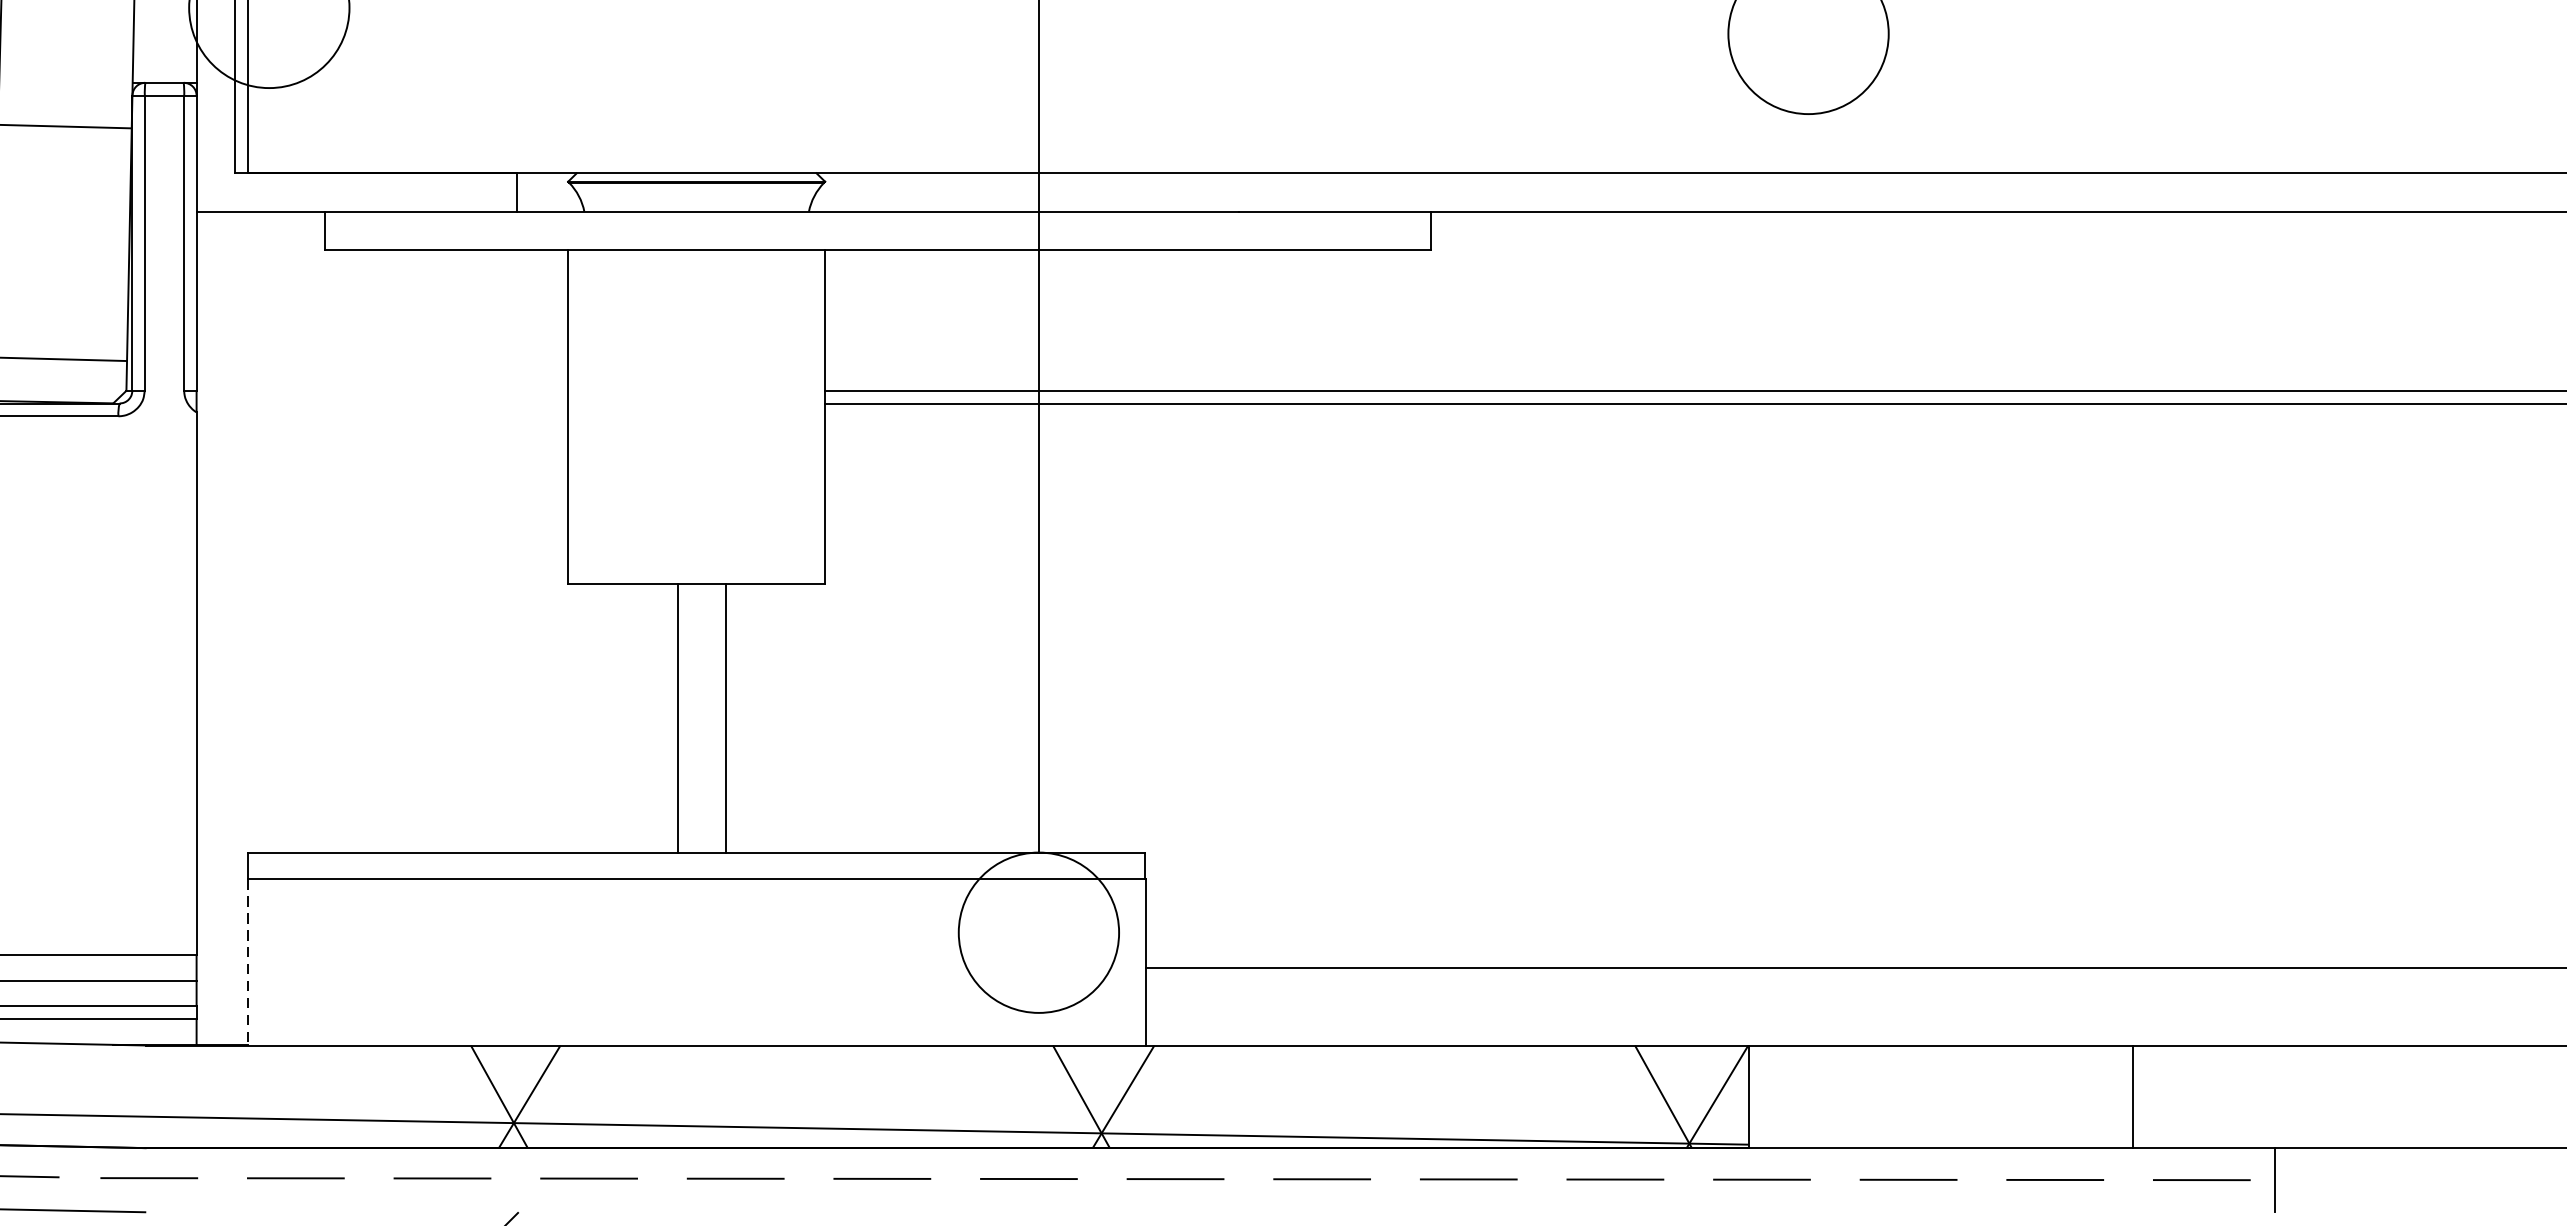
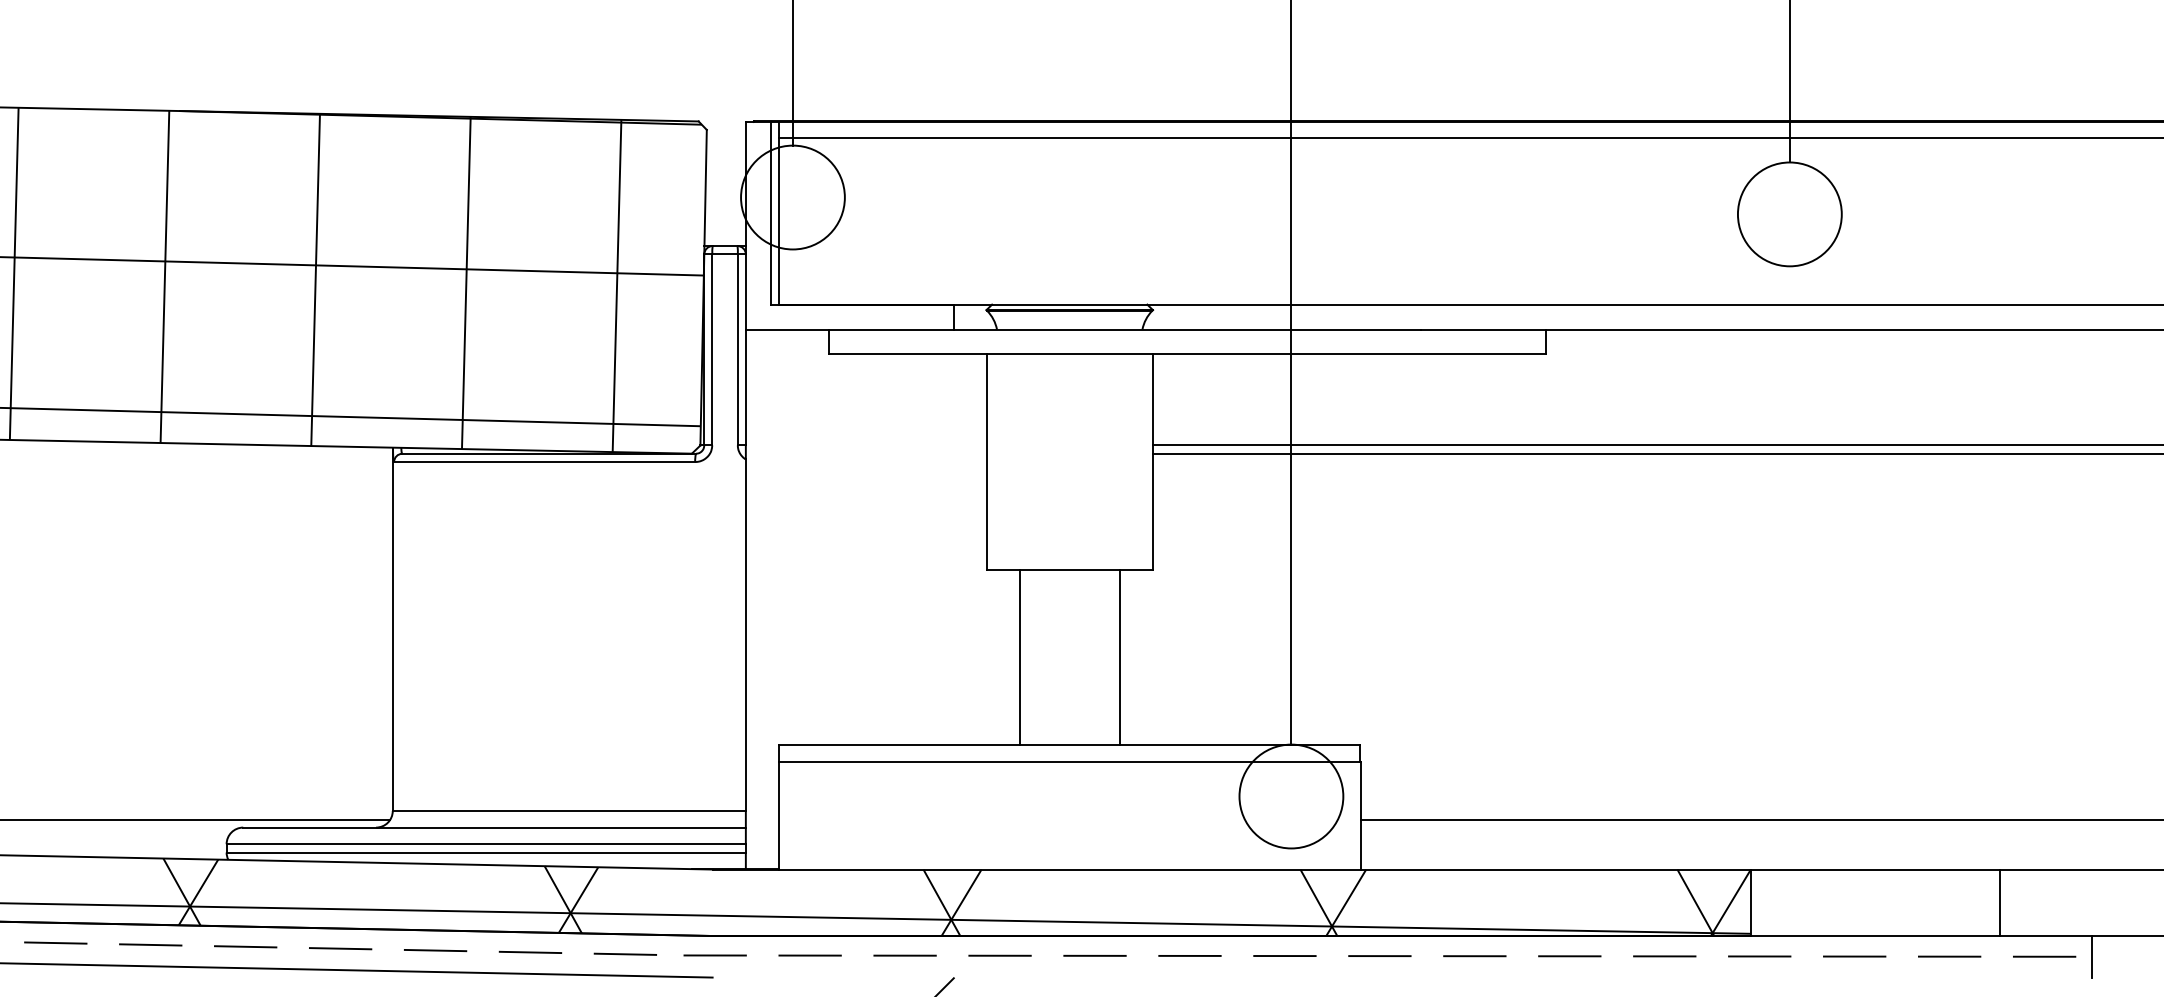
line: (677, 718) -> (1019, 657), moved
line: (725, 718) -> (1119, 657), moved
line: (248, 962) -> (779, 815), dashed -> solid

